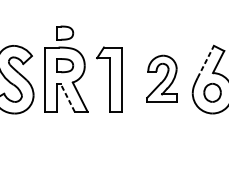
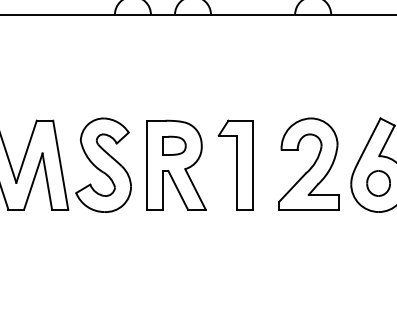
part: (65, 32) -> (174, 100), removed
line: (205, 61) -> (369, 140), dashed -> solid
part: (161, 78) -> (308, 163), size x1.43
line: (67, 97) -> (178, 190), dashed -> solid

